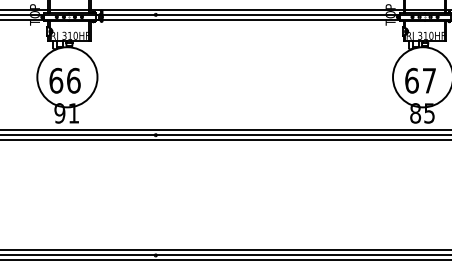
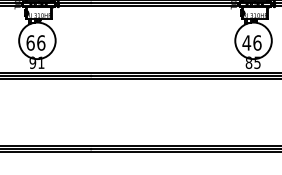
text: (419, 80) -> (251, 42), 67 -> 46

